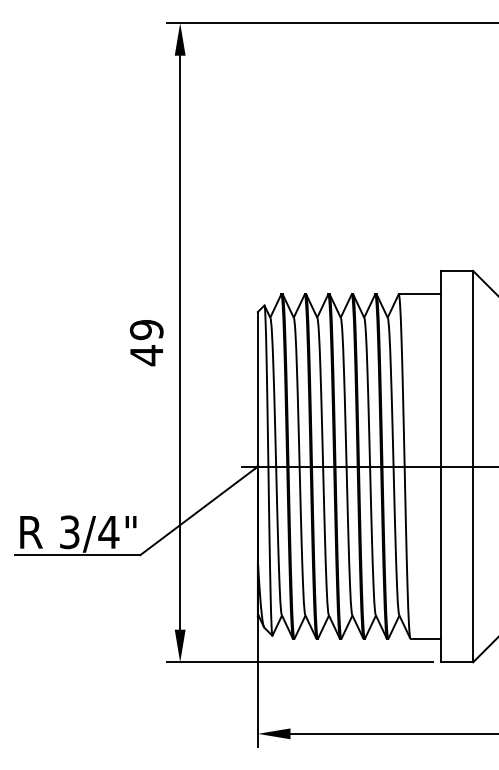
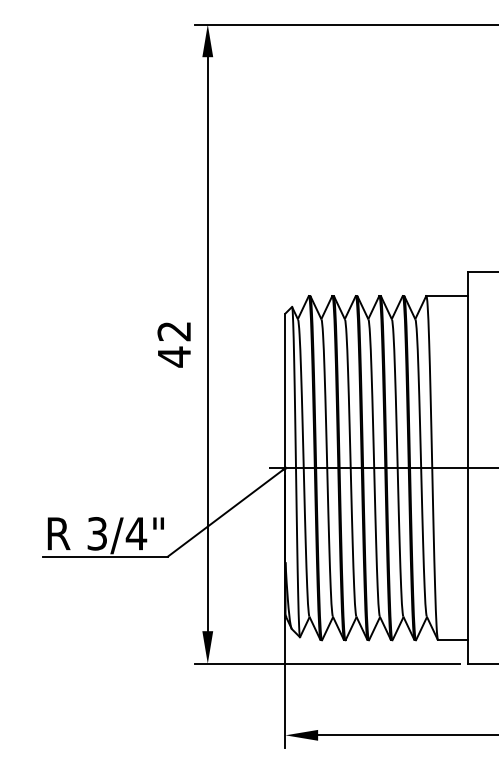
text: (146, 330) -> (174, 331), 49 -> 42

